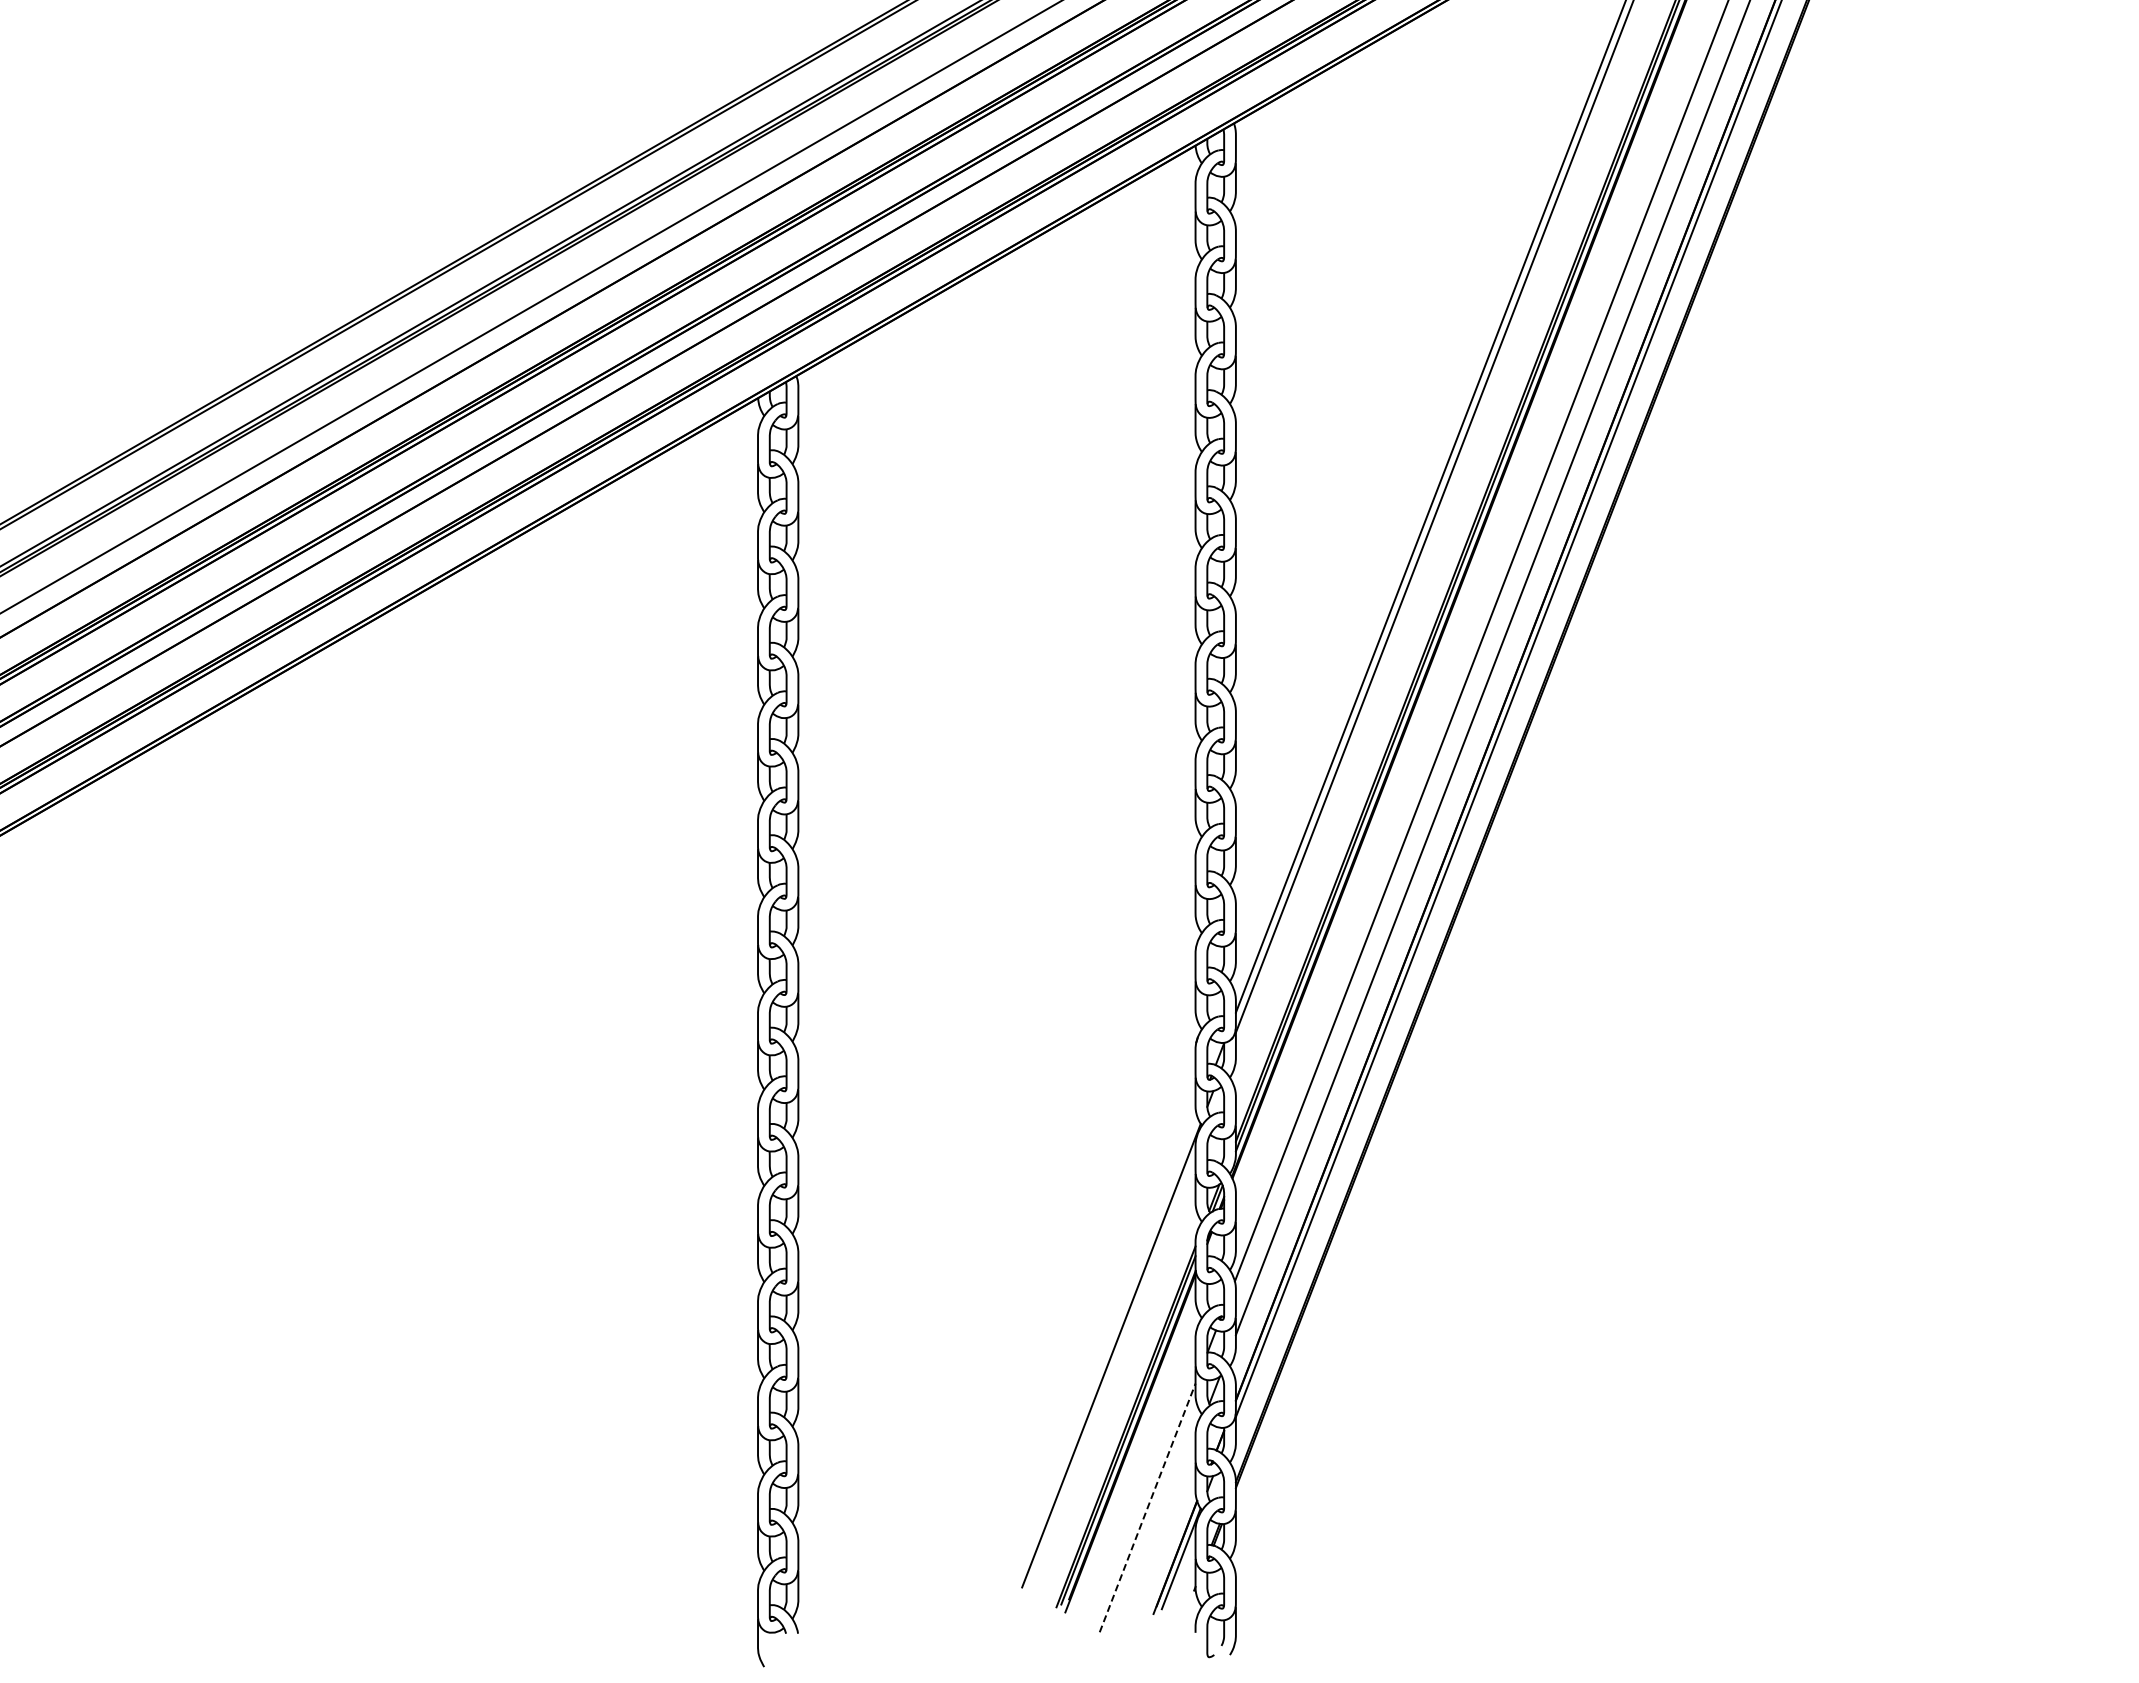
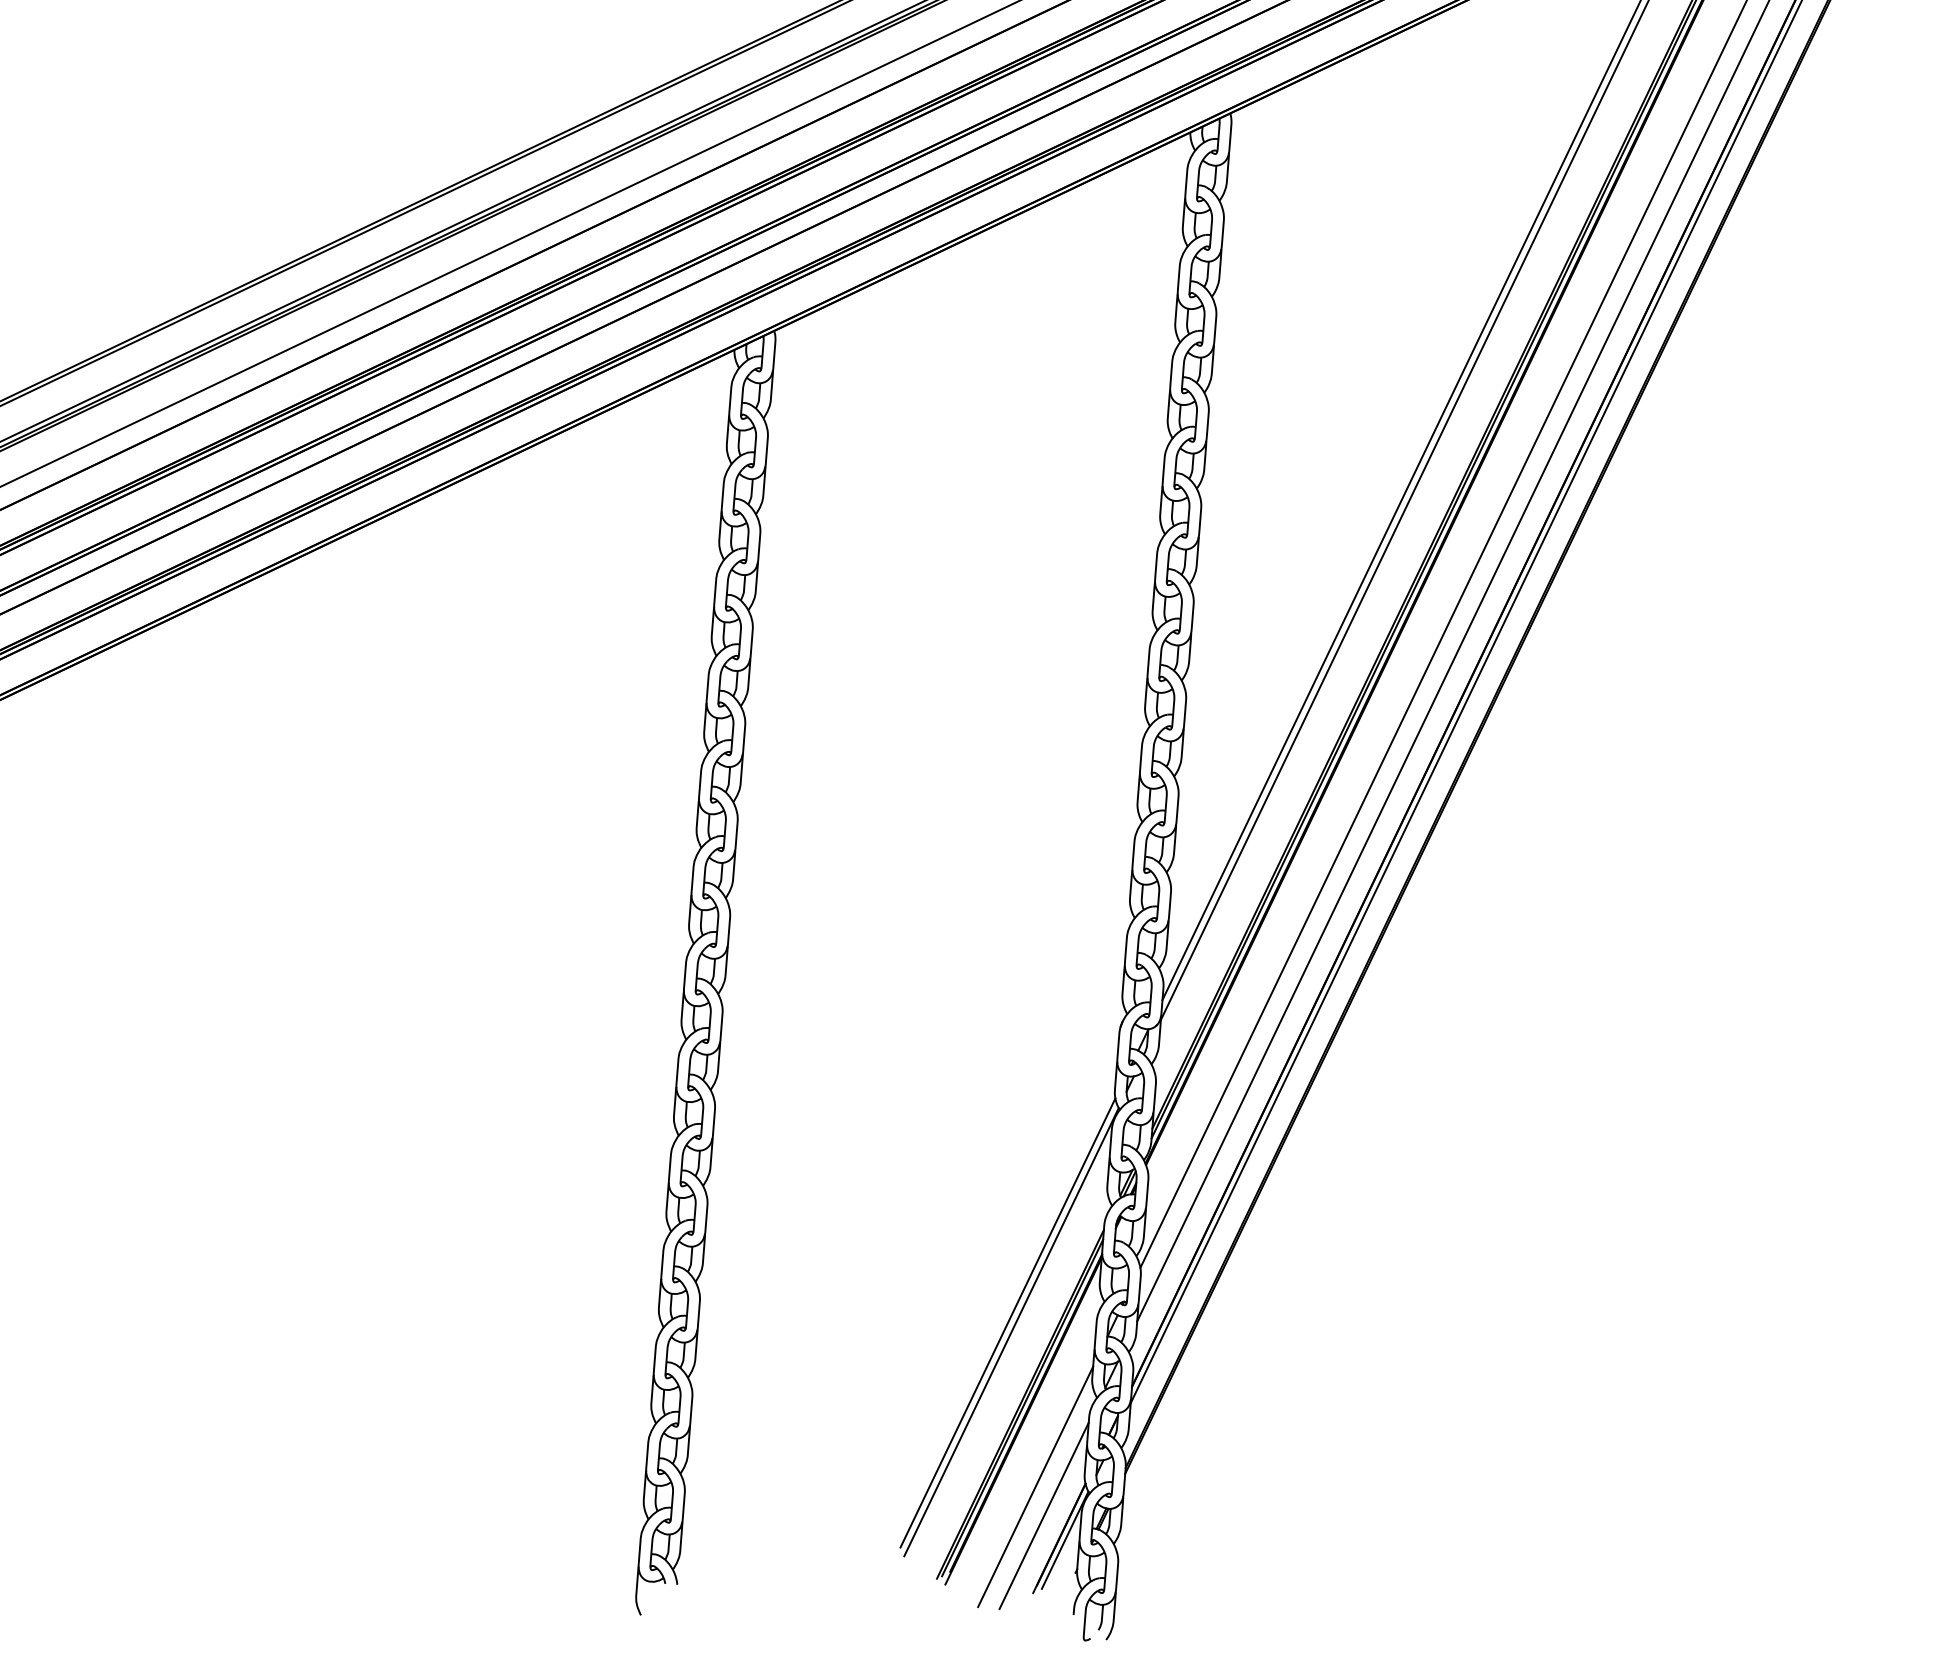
line: (1106, 1346) -> (1007, 1322), added
line: (1147, 1507) -> (1035, 1486), dashed -> solid
line: (1158, 1535) -> (1044, 1515), added

